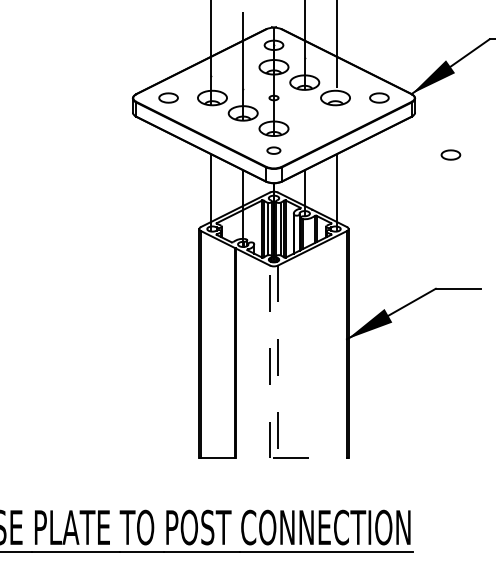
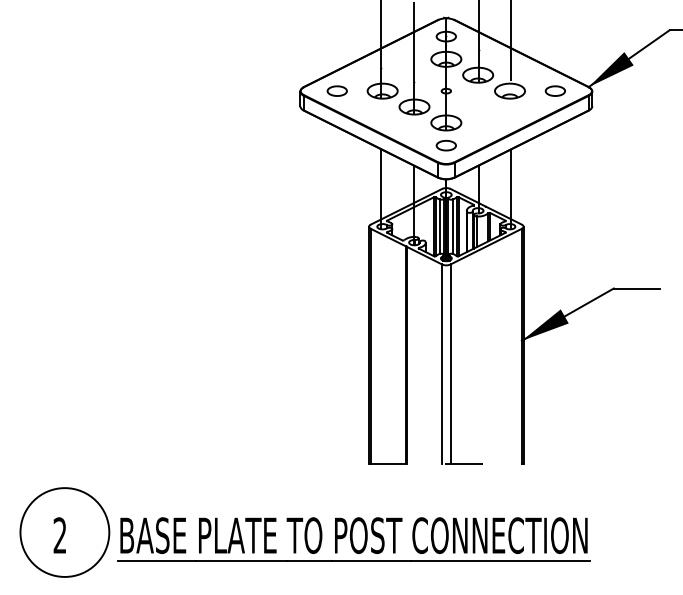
part: (273, 150) -> (445, 145), size x1.43
part: (450, 154) -> (628, 149), removed
line: (270, 362) -> (442, 364), dashed -> solid
line: (278, 362) -> (450, 364), dashed -> solid

